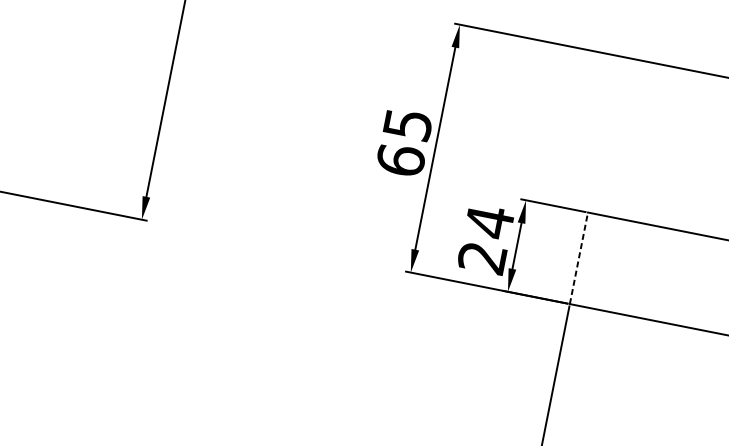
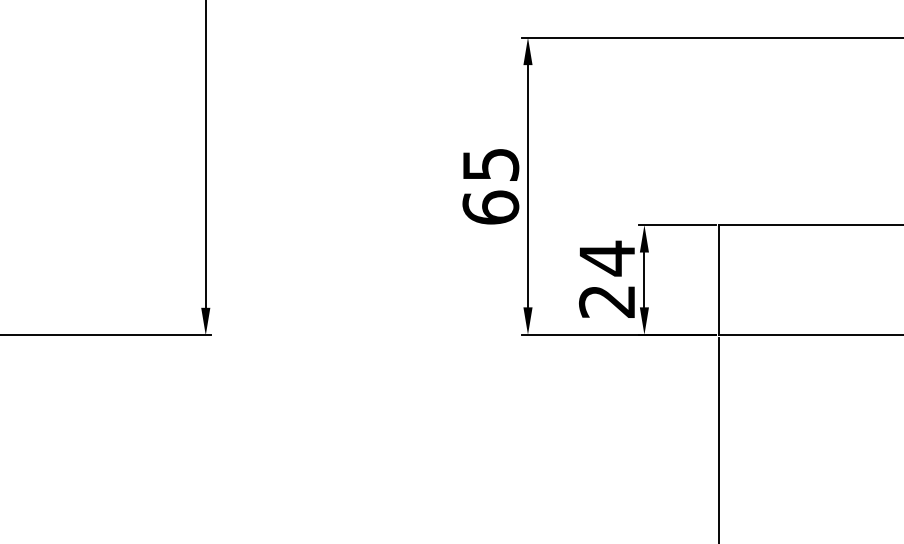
line: (578, 257) -> (718, 279), dashed -> solid

